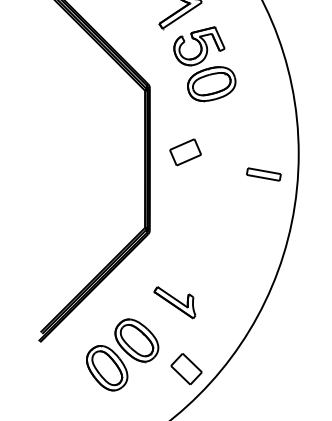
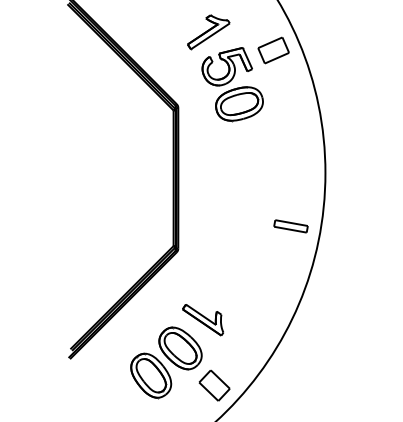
part: (185, 152) -> (273, 50), moved
part: (263, 174) -> (290, 226), moved
part: (122, 354) -> (166, 362), moved

